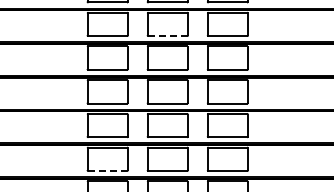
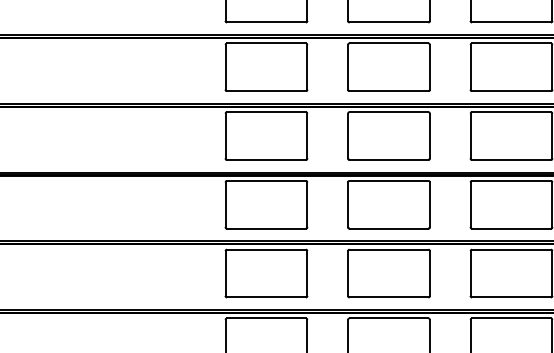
line: (168, 36) -> (390, 23), dashed -> solid
line: (108, 170) -> (268, 296), dashed -> solid

